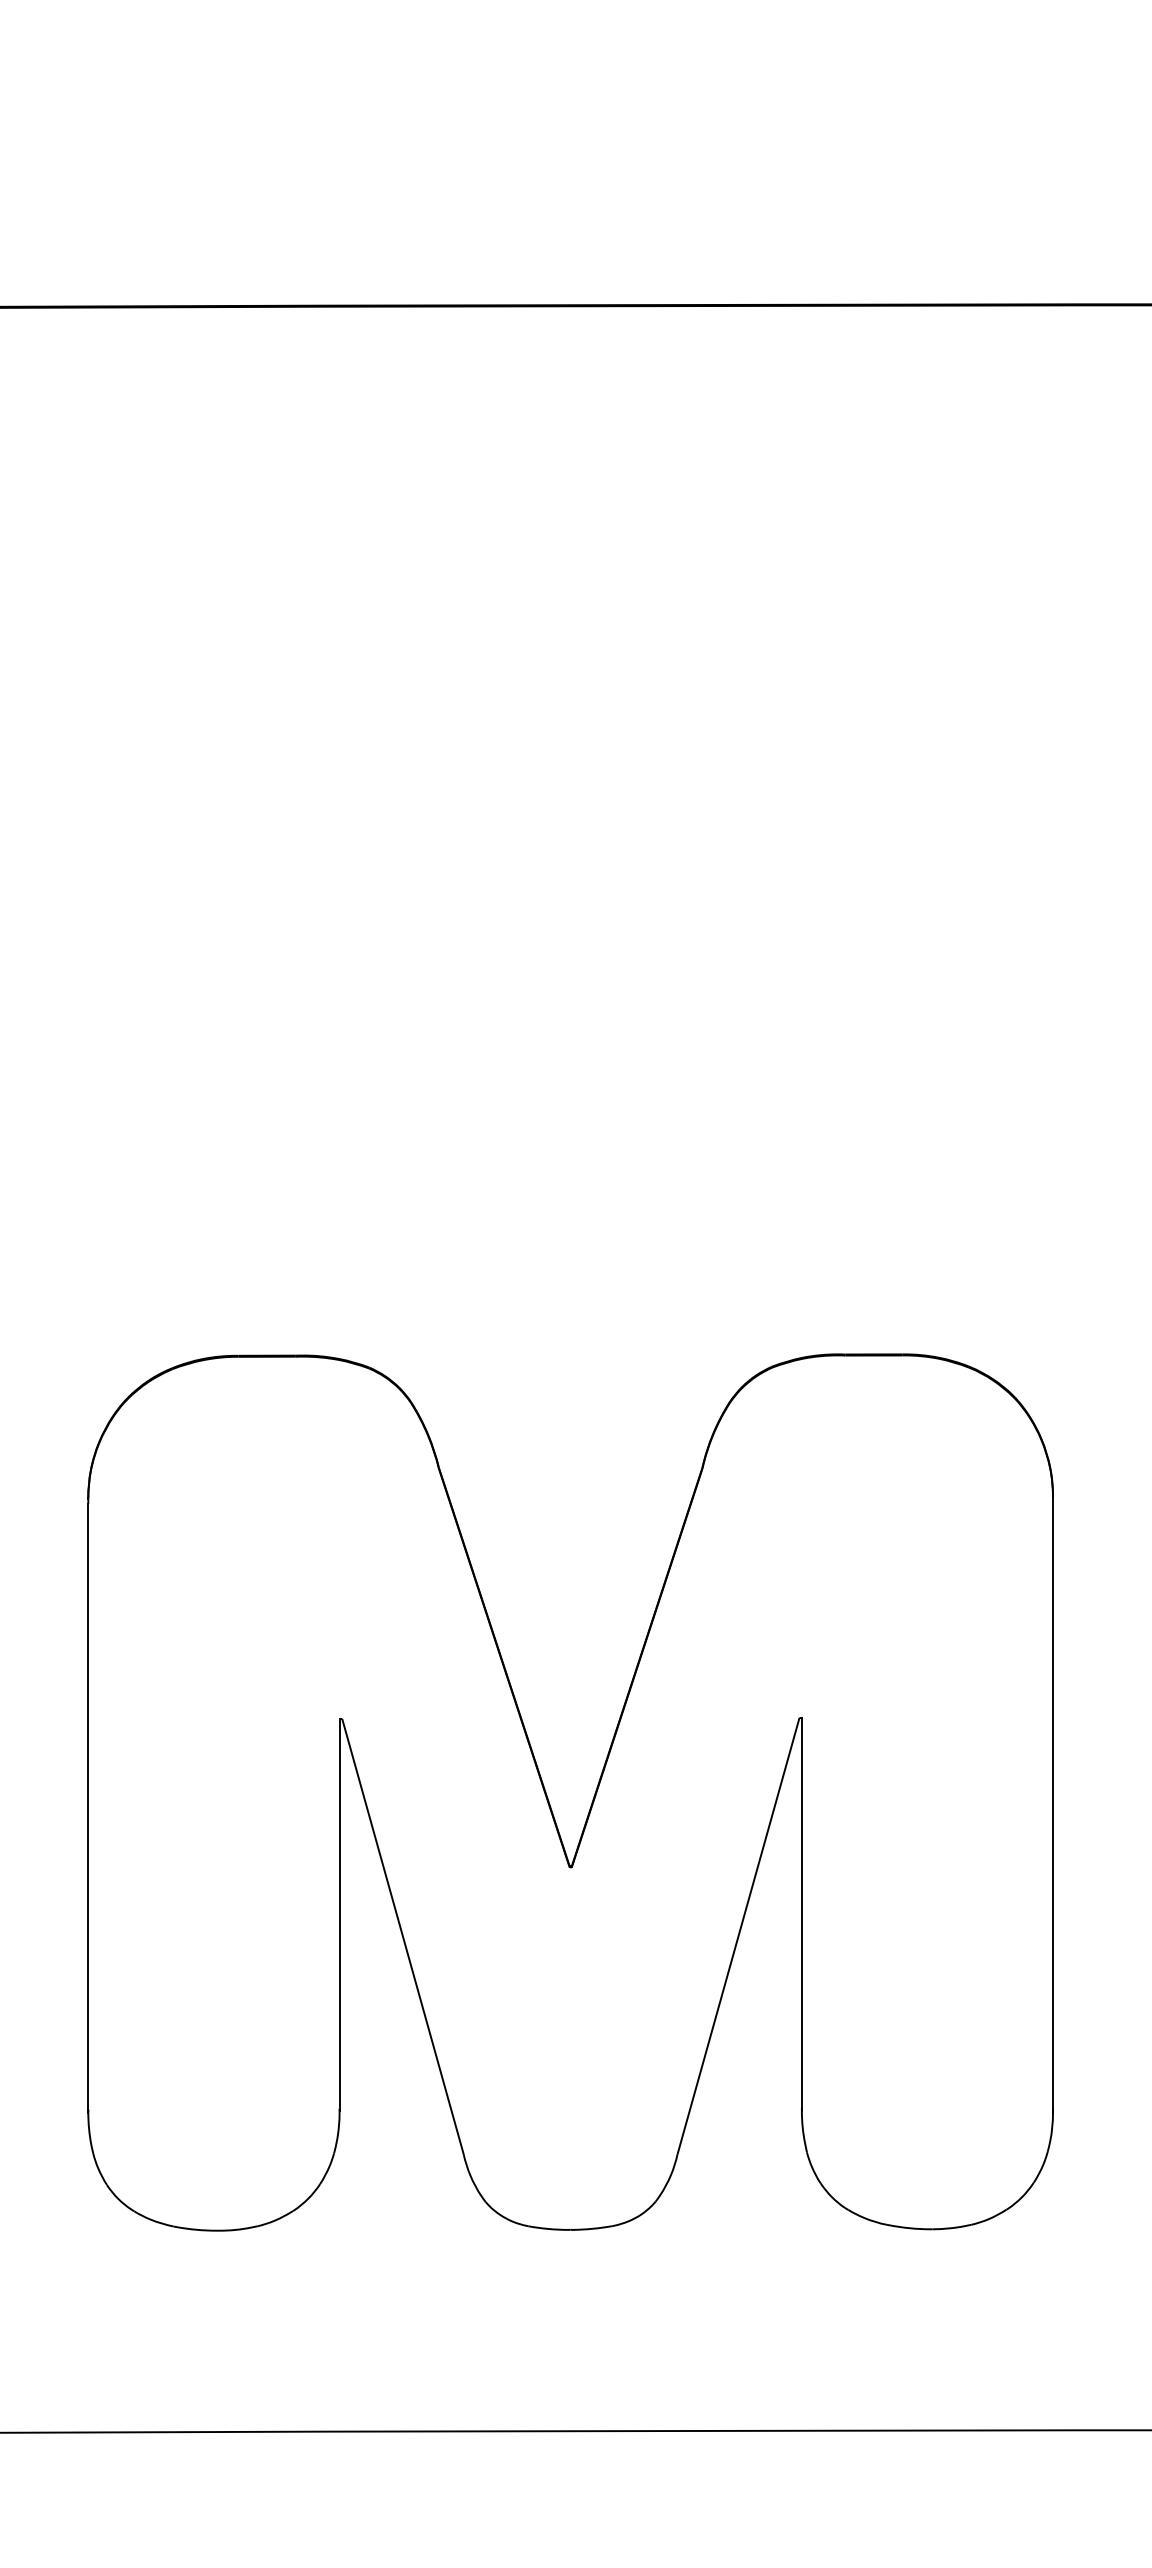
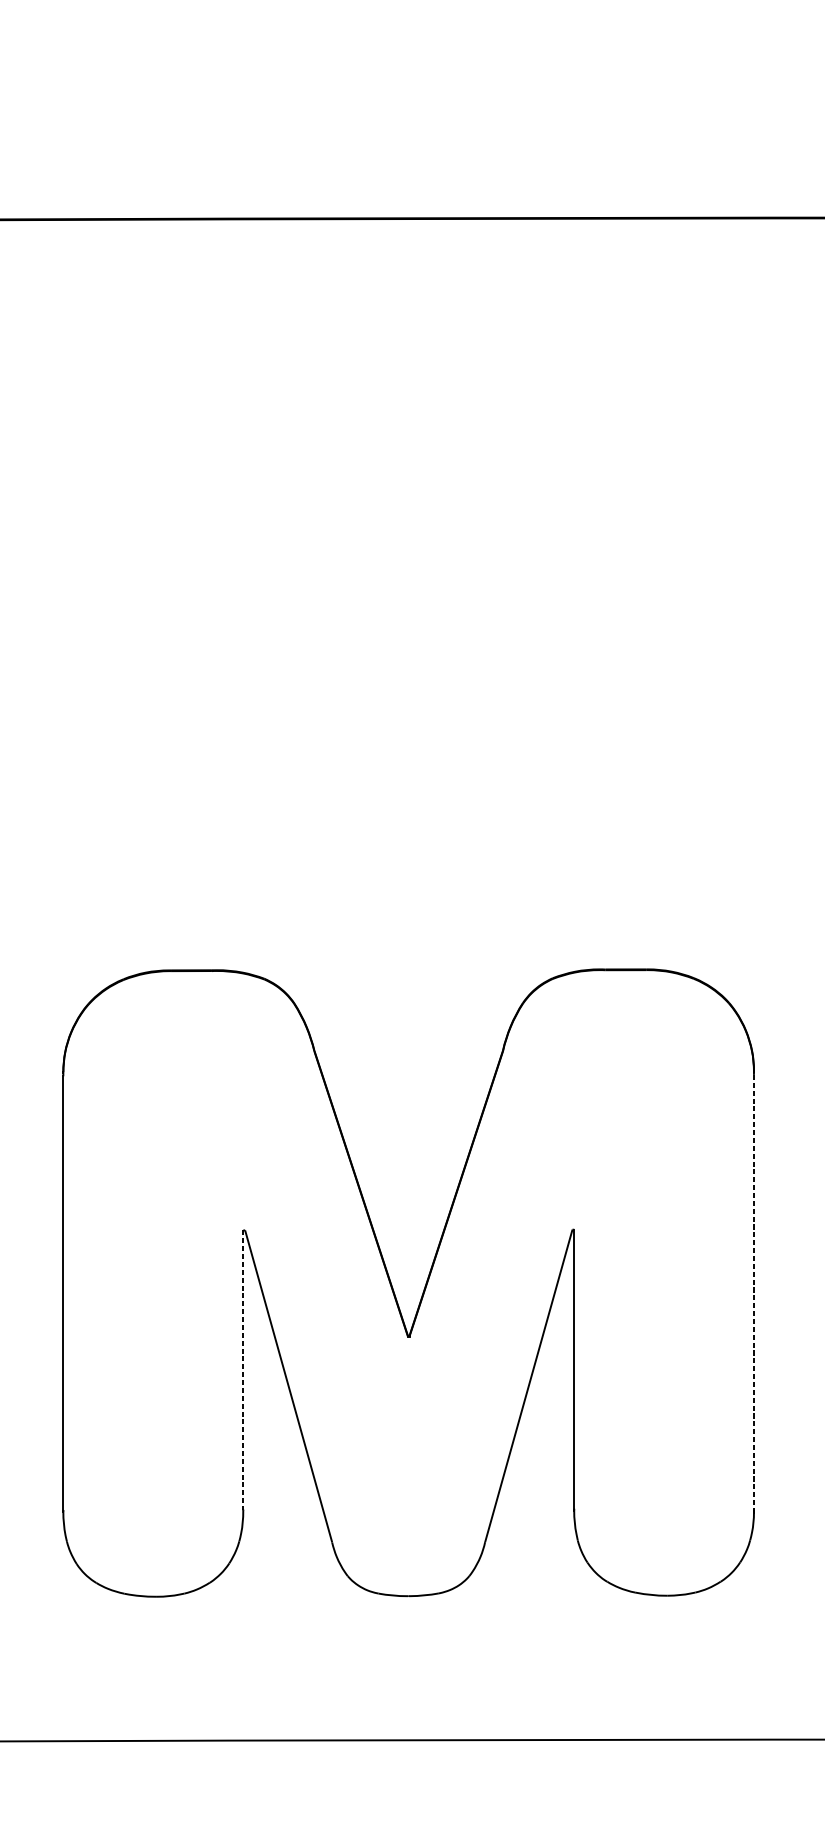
line: (1052, 1805) -> (753, 1292), solid -> dashed
line: (339, 1914) -> (243, 1370), solid -> dashed

